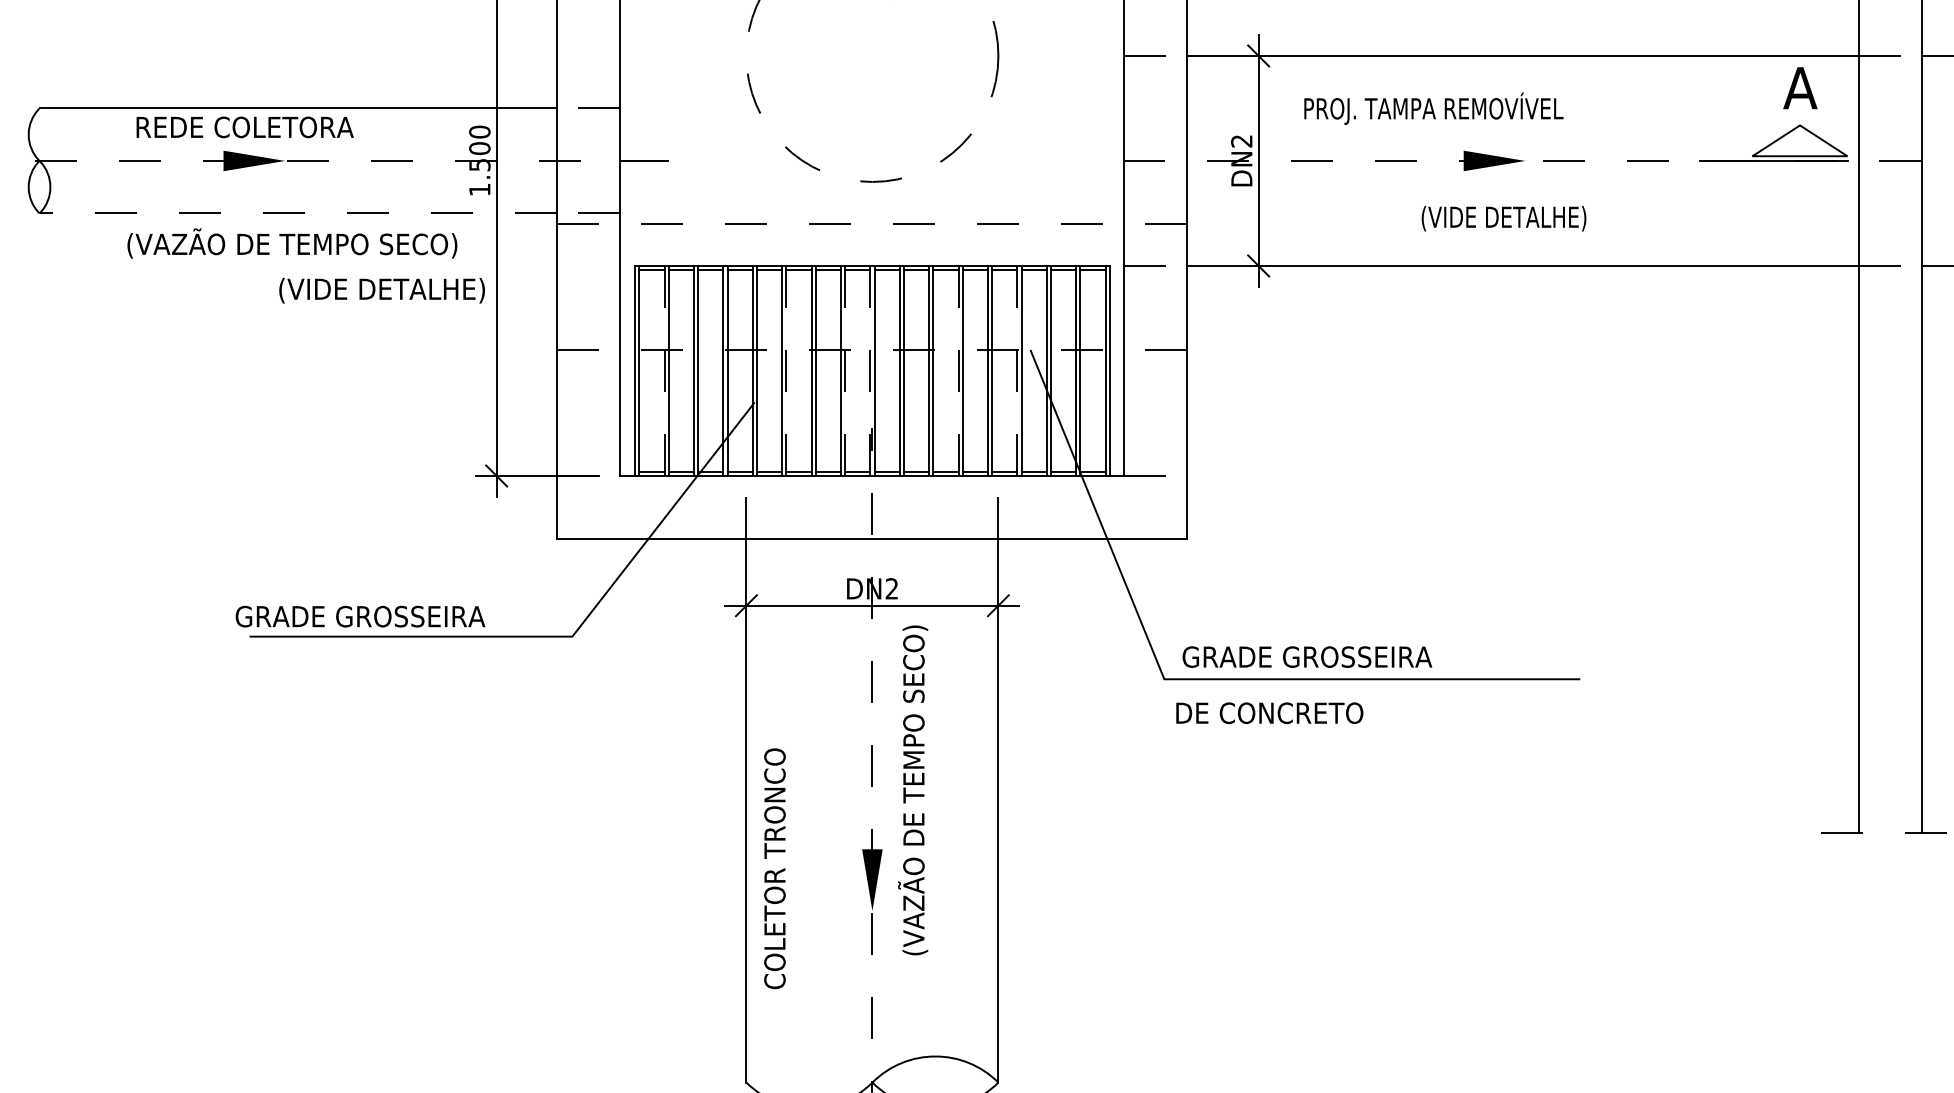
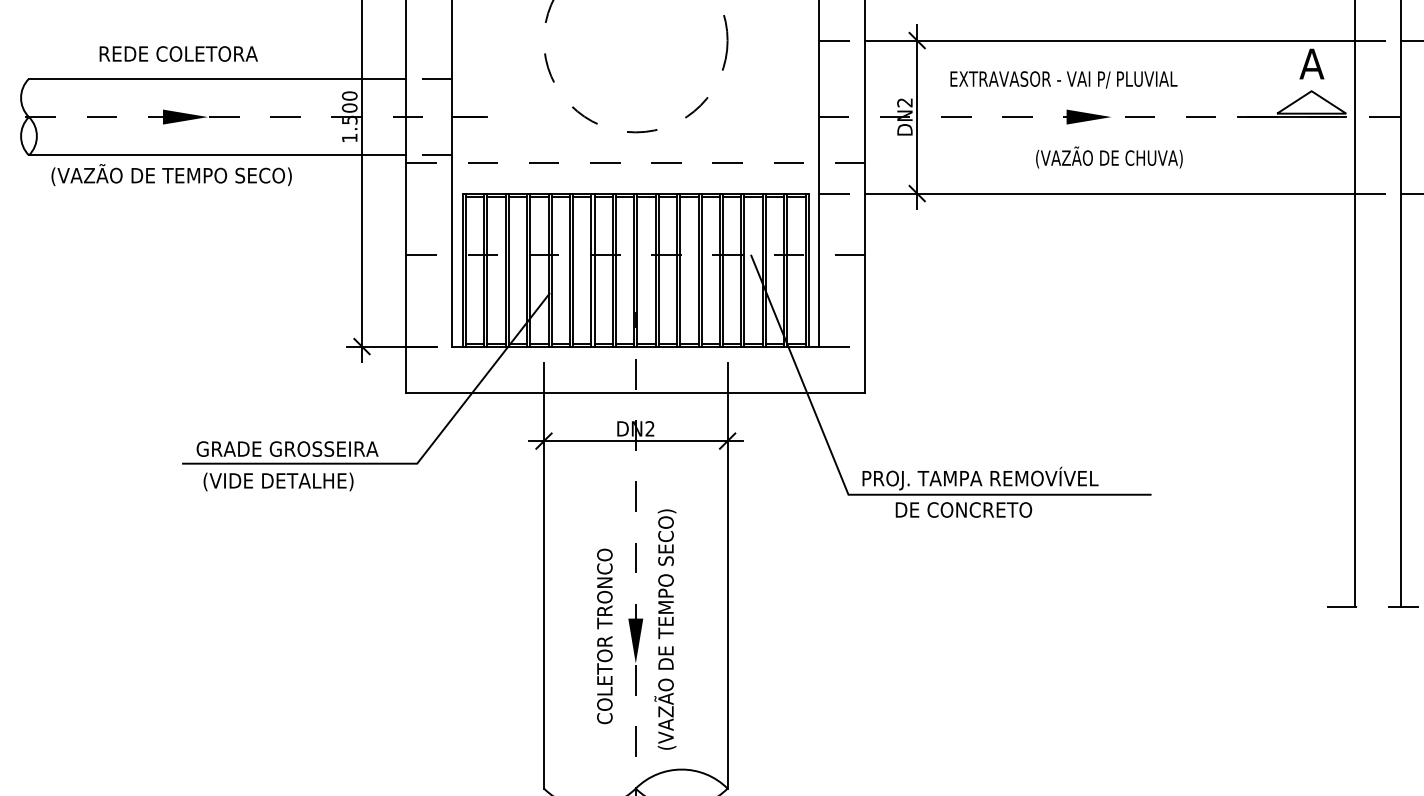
text: (1460, 108) -> (1064, 78), PROJ. TAMPA REMOVÍVEL -> EXTRAVASOR - VAI P/ PLUVIAL
text: (244, 127) -> (178, 54), moved
line: (298, 213) -> (217, 155), dashed -> solid
text: (1532, 216) -> (1116, 157), (VIDE DETALHE) -> (VAZÃO DE CHUVA)
text: (292, 243) -> (171, 175), moved
text: (381, 290) -> (278, 481), moved
line: (664, 370) -> (484, 269), dashed -> solid
line: (786, 370) -> (573, 269), dashed -> solid
line: (845, 370) -> (616, 269), dashed -> solid
line: (870, 370) -> (634, 269), dashed -> solid
line: (958, 370) -> (698, 269), dashed -> solid
line: (1017, 370) -> (741, 269), dashed -> solid
text: (360, 616) -> (287, 449), moved
text: (1344, 656) -> (979, 478), GRADE GROSSEIRA -> PROJ. TAMPA REMOVÍVEL
text: (1269, 713) -> (963, 510), moved
text: (913, 790) -> (665, 629), moved
text: (774, 868) -> (604, 636), moved

